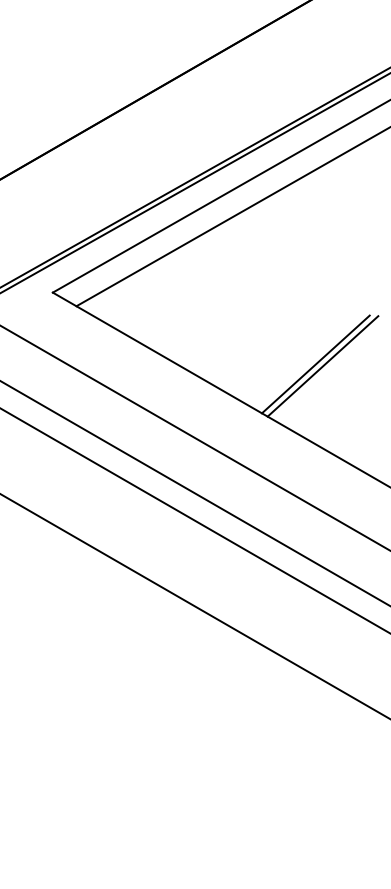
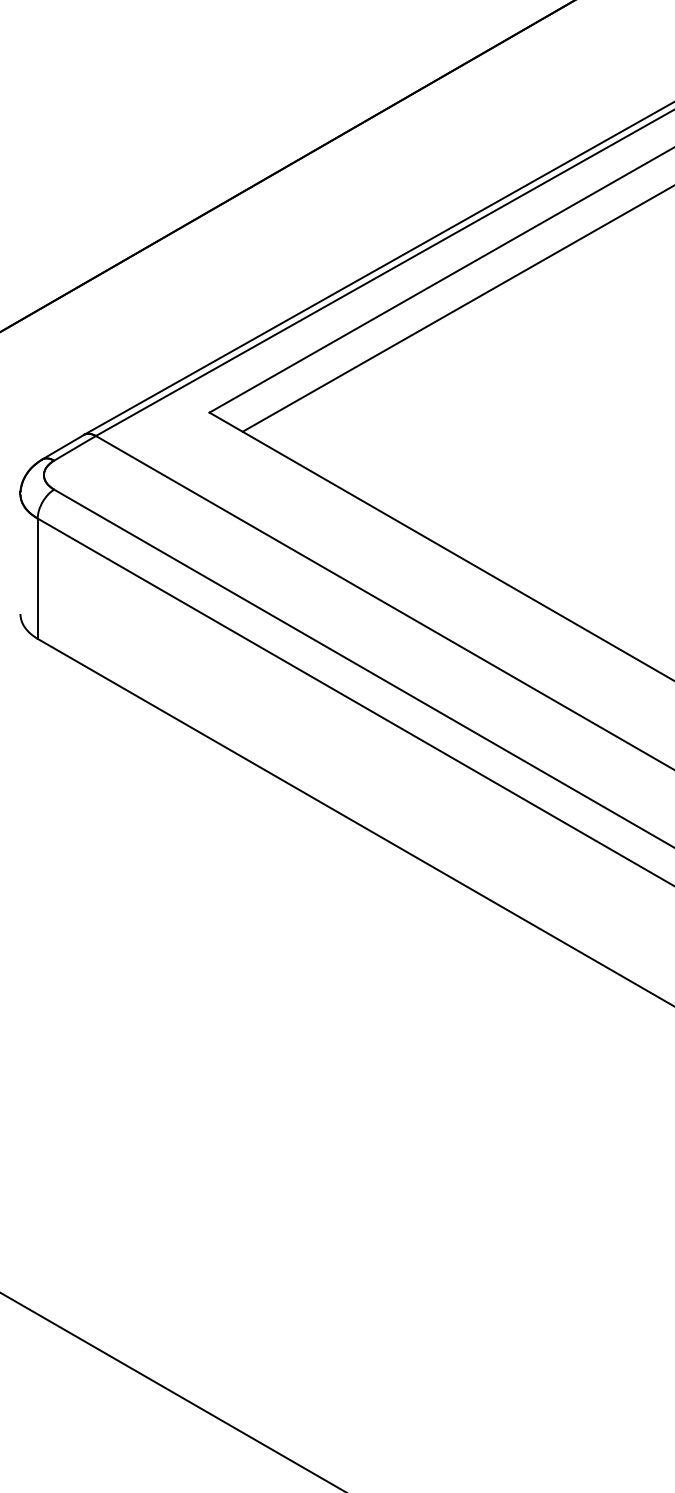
line: (315, 364) -> (578, 513), removed
line: (322, 365) -> (588, 515), removed

